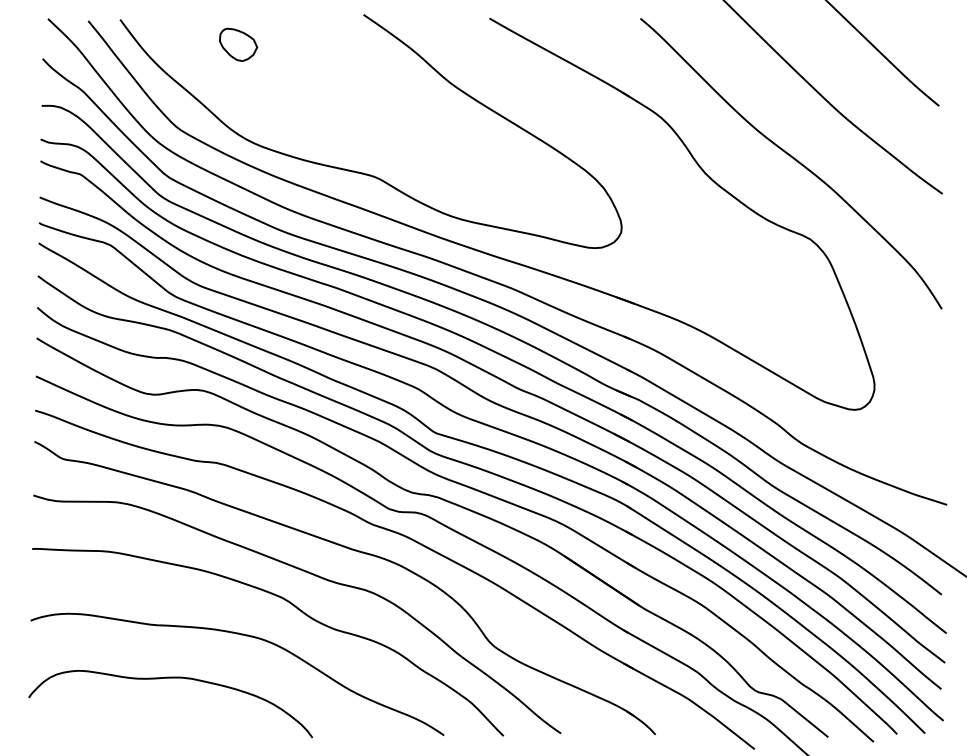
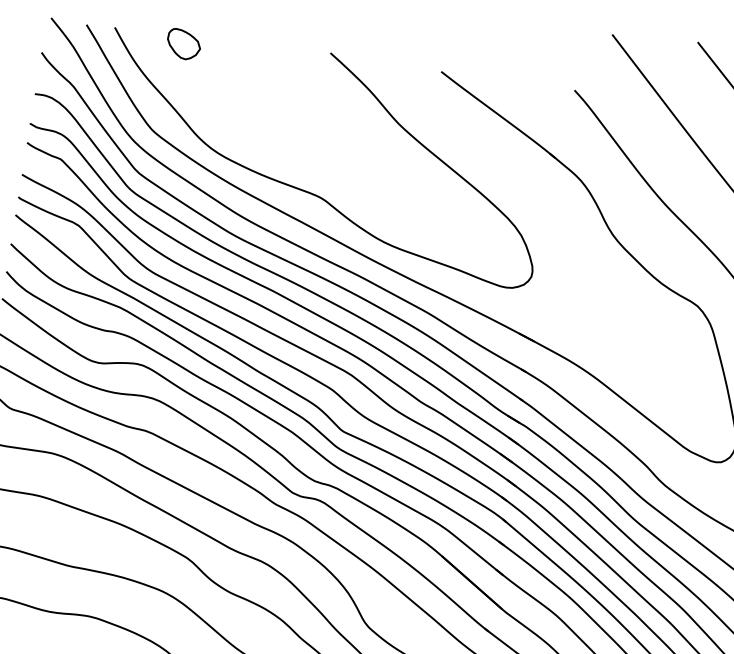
part: (238, 44) -> (183, 44), moved

